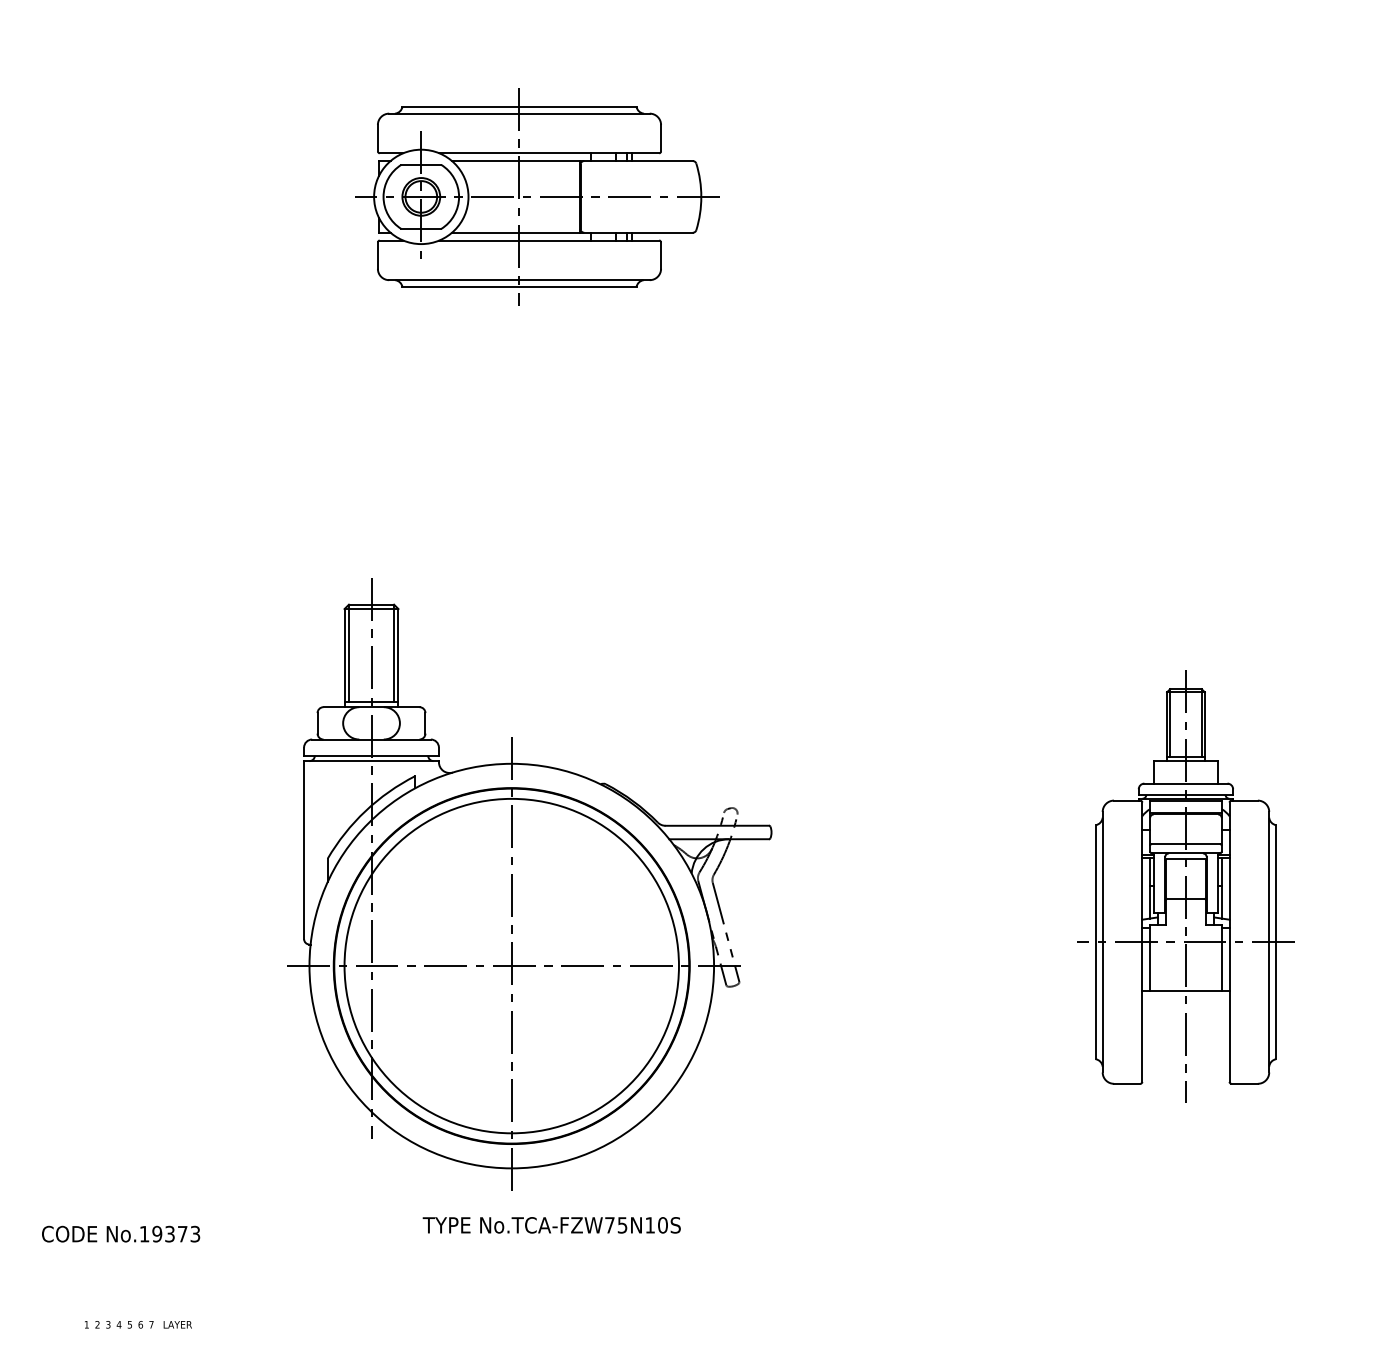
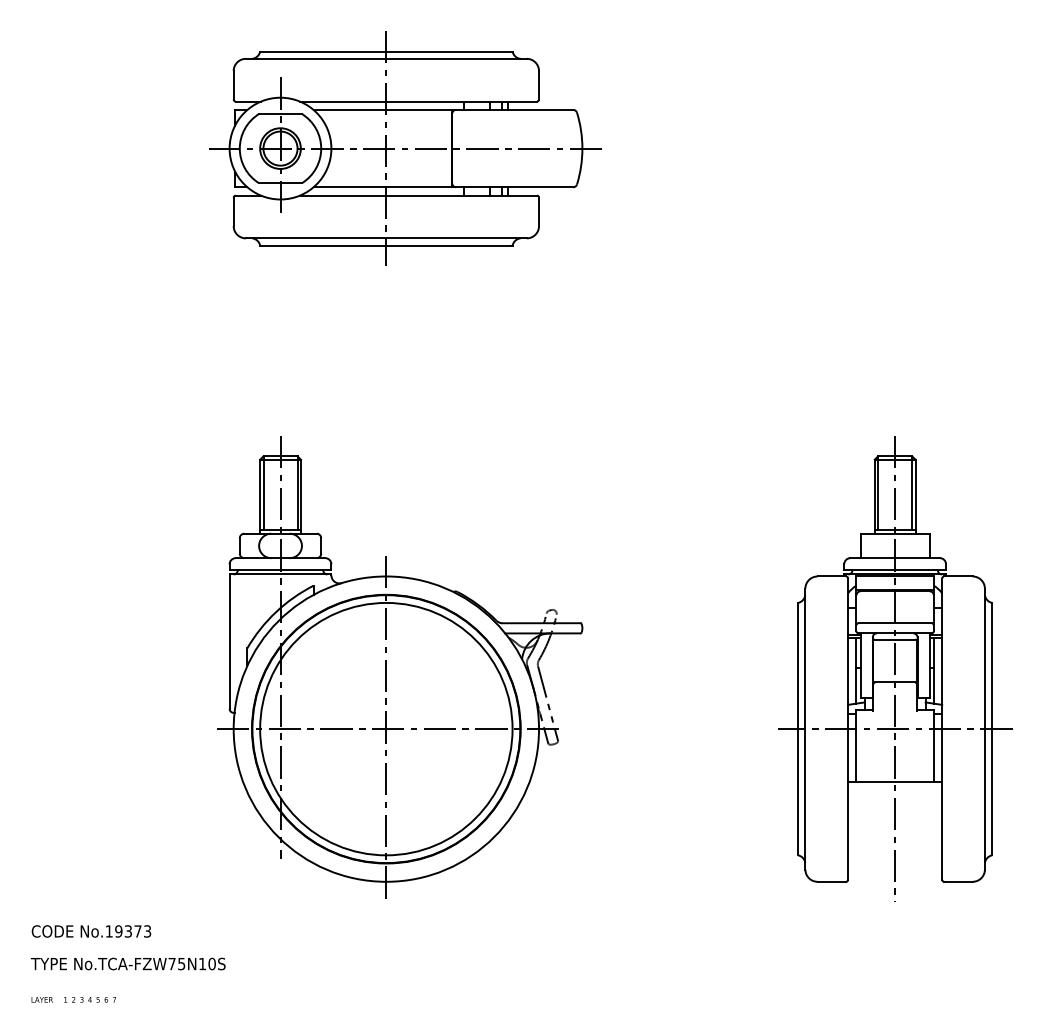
part: (537, 196) -> (405, 148), size x1.43
part: (1185, 886) -> (894, 669), size x1.43
text: (551, 1225) -> (128, 964), moved
text: (177, 1324) -> (42, 999), moved

